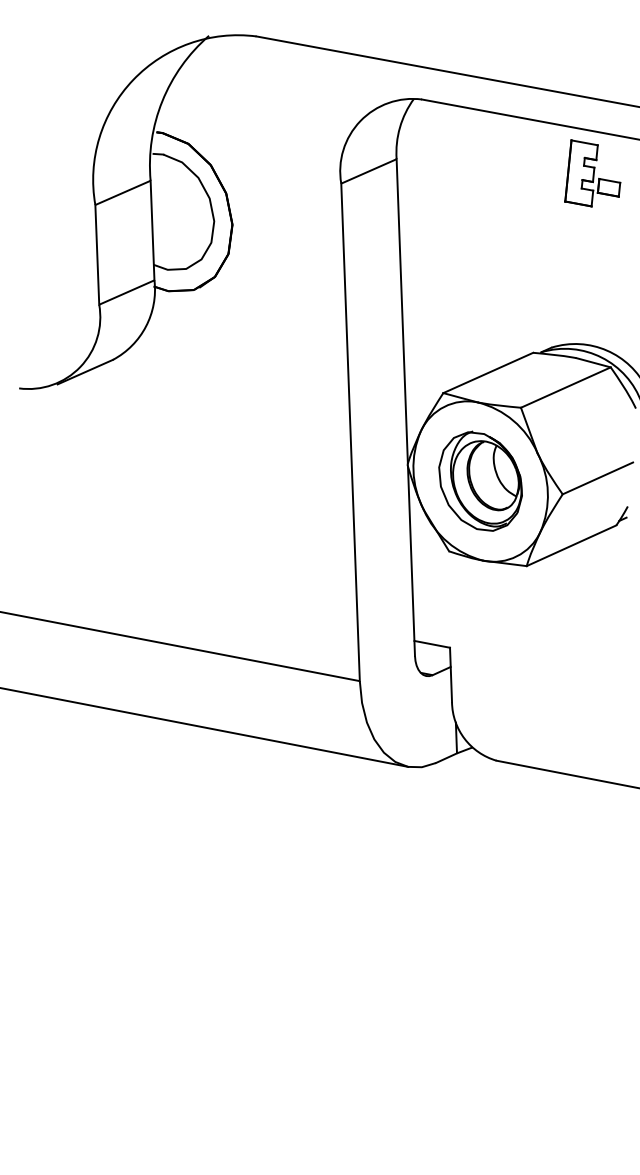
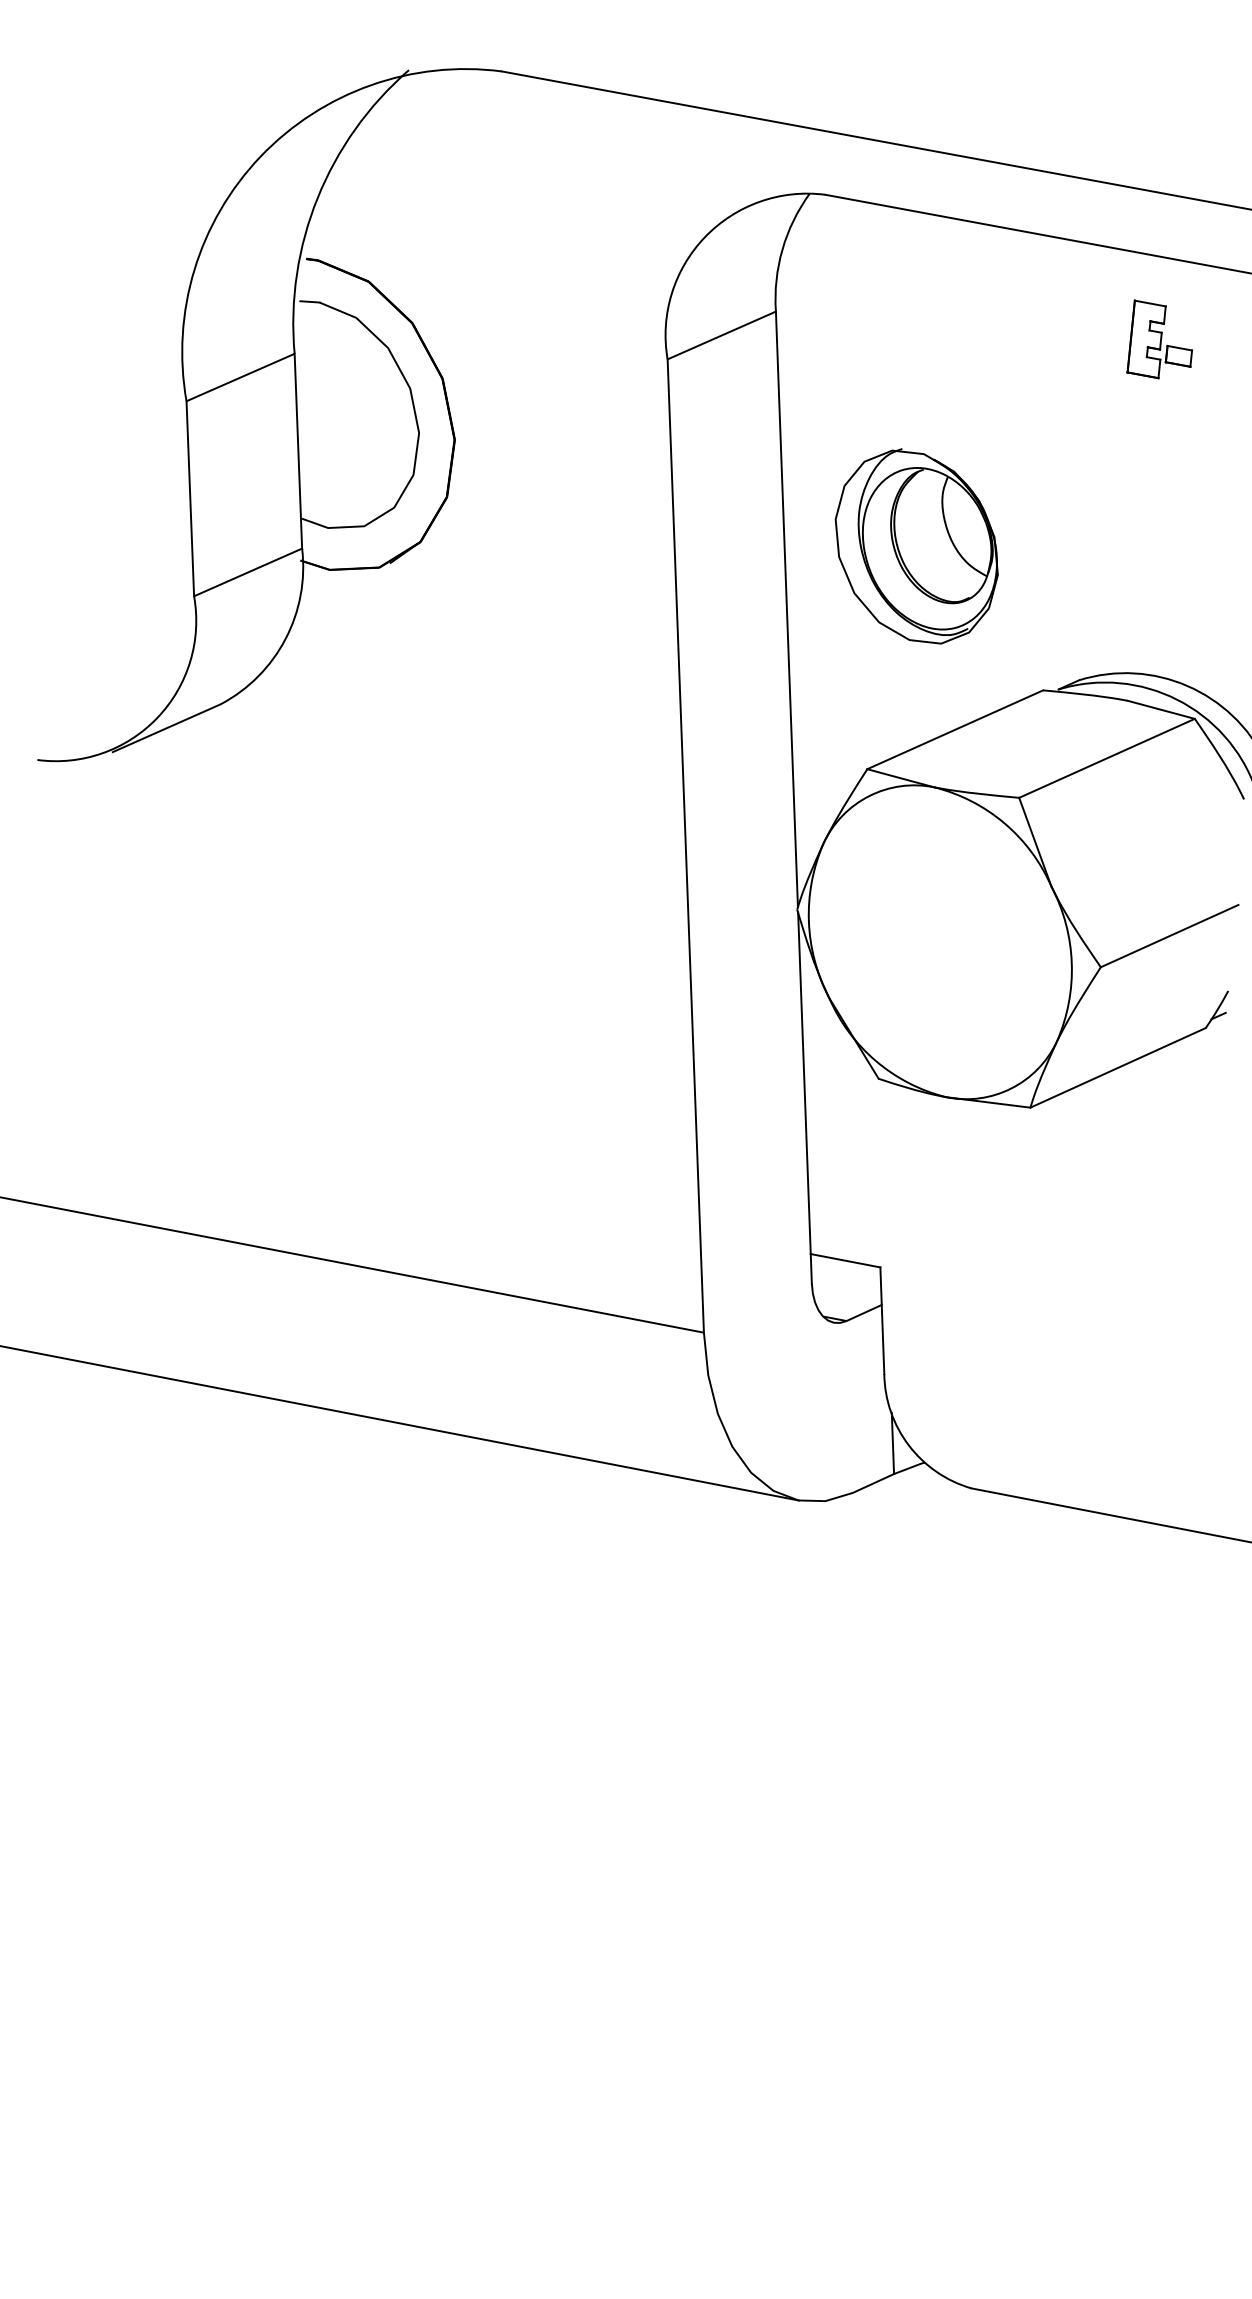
part: (592, 173) -> (1159, 339), size x0.6
part: (480, 480) -> (916, 544), moved

